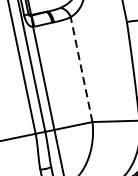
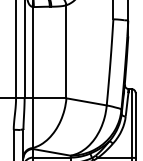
line: (81, 69) -> (66, 51), dashed -> solid

